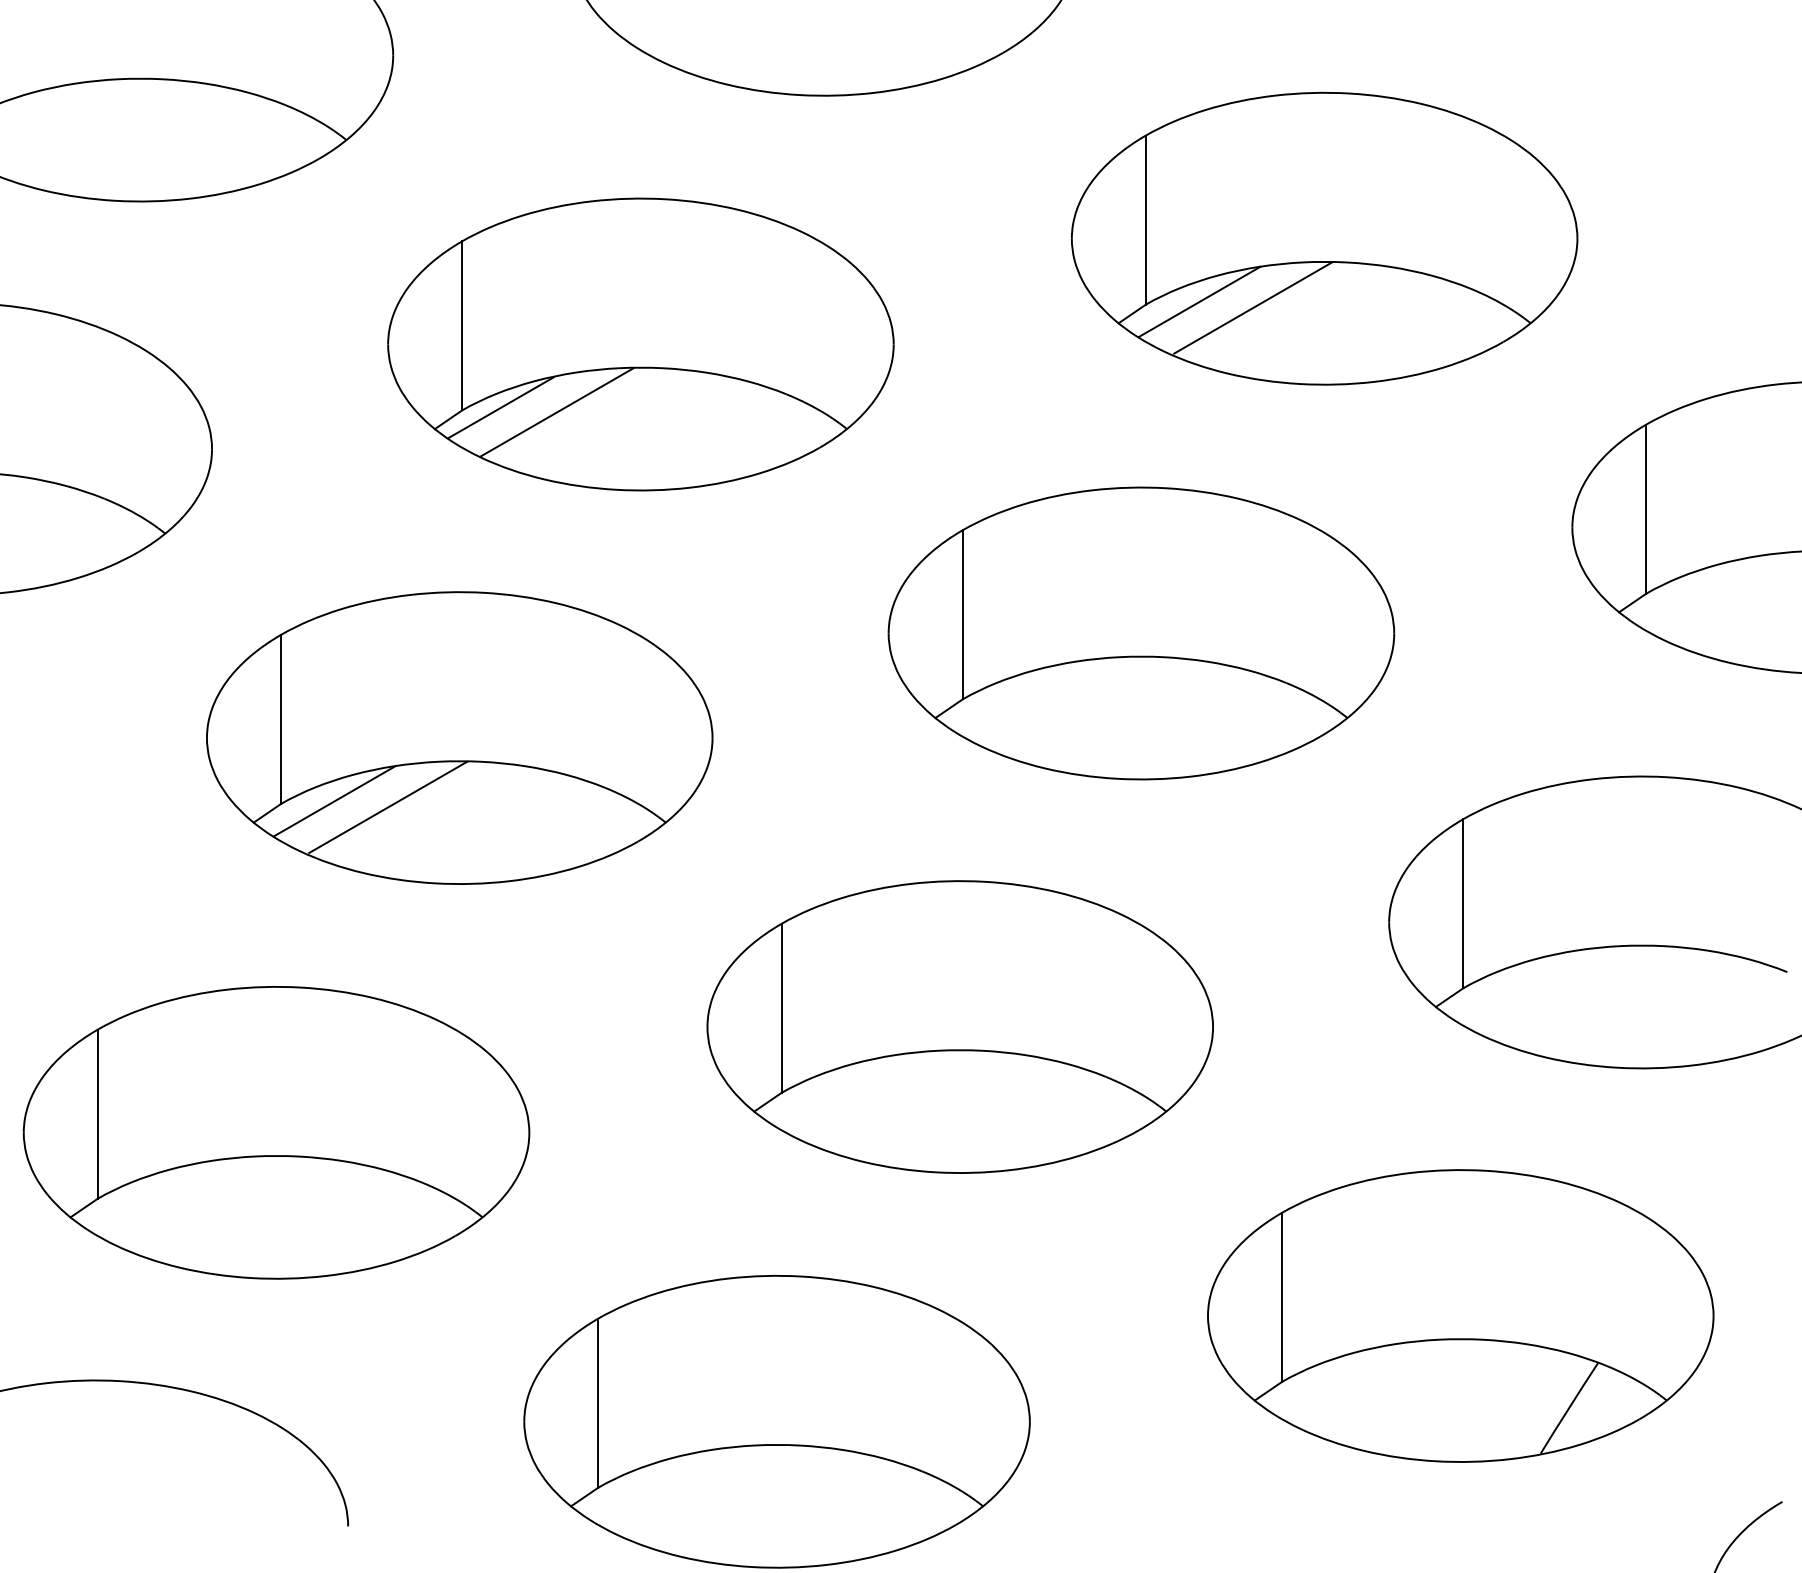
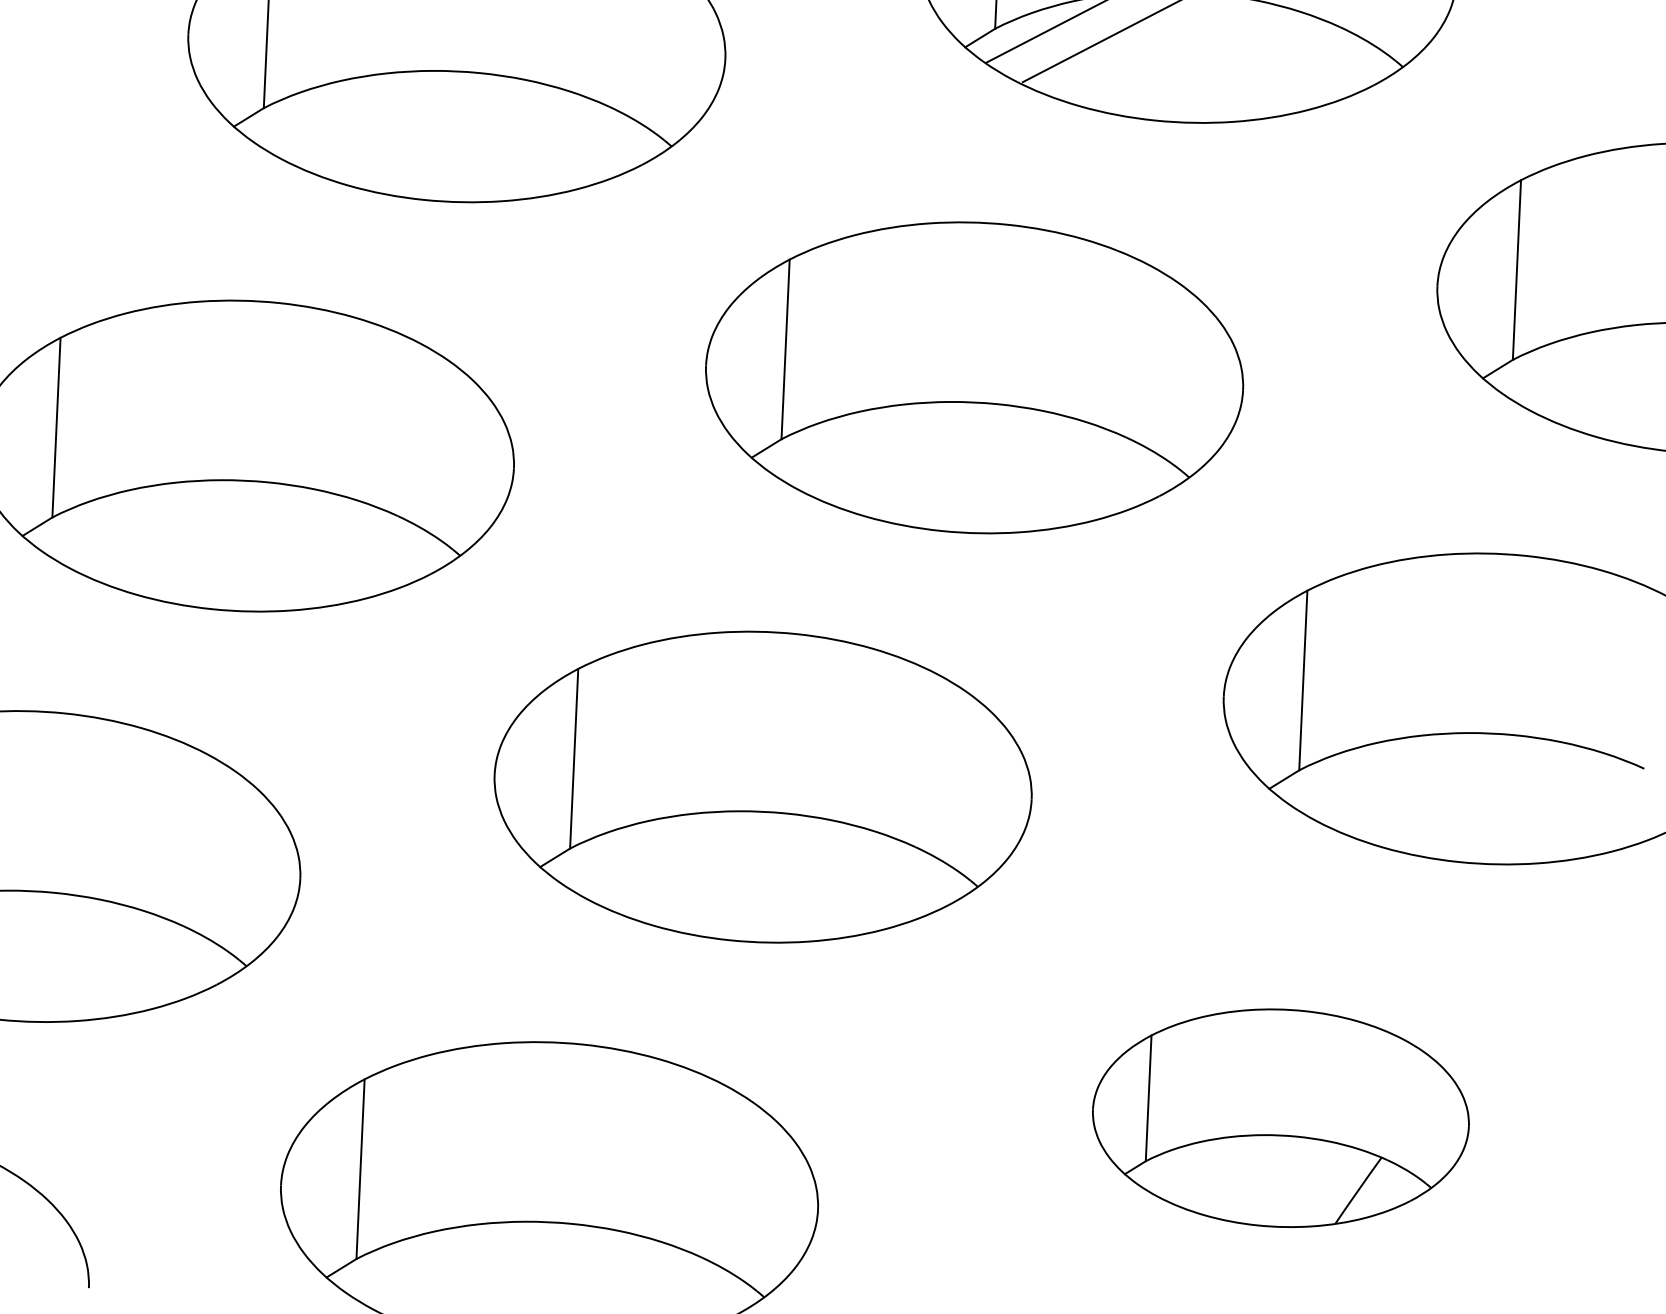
line: (500, 407) -> (304, 106), removed
line: (556, 412) -> (363, 114), removed
line: (334, 801) -> (109, 517), removed
line: (388, 806) -> (166, 525), removed
part: (1460, 1315) -> (1280, 1117), size x0.7

